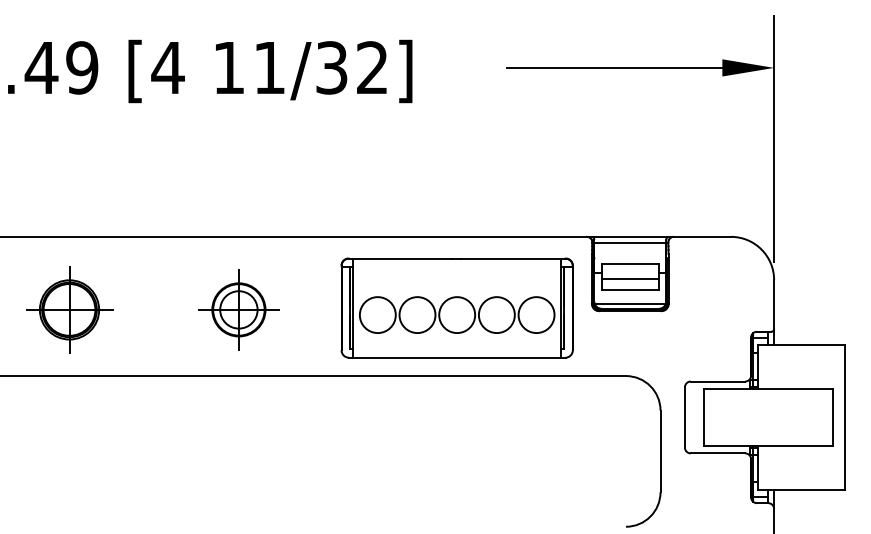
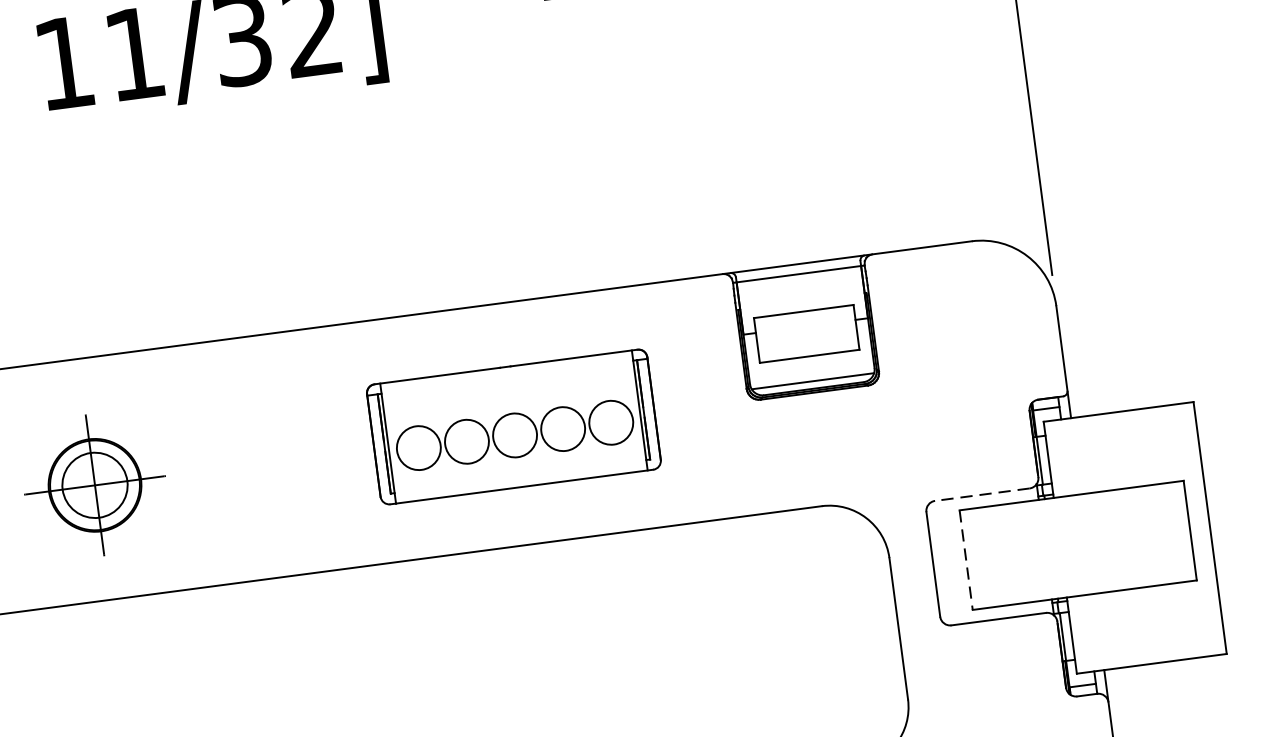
line: (630, 278) -> (807, 336), removed
part: (456, 307) -> (512, 426), size x0.7
part: (238, 309) -> (94, 484), moved
line: (717, 381) -> (981, 494), solid -> dashed
line: (703, 417) -> (965, 560), solid -> dashed

